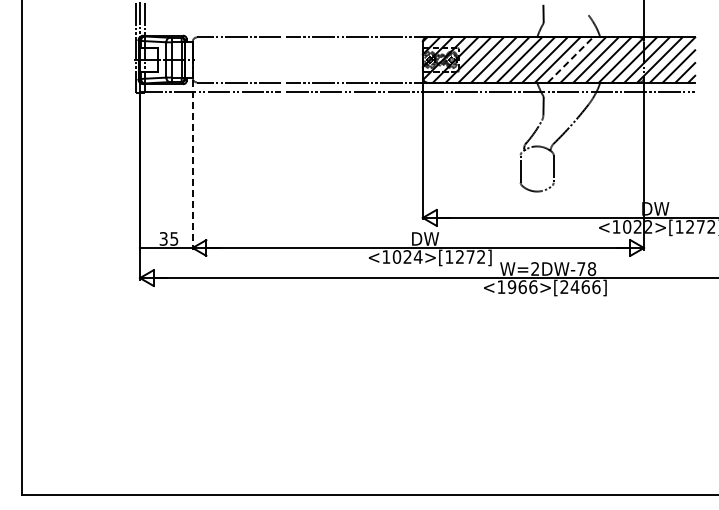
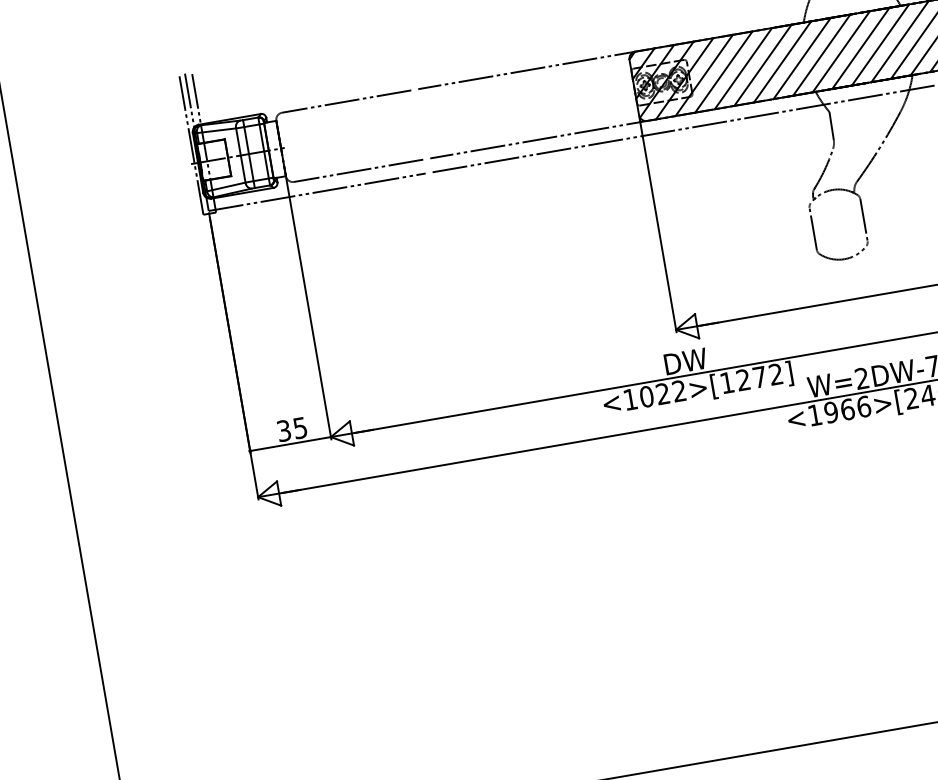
line: (570, 59) -> (860, 47), dashed -> solid
line: (192, 164) -> (308, 309), dashed -> solid
text: (417, 256) -> (678, 390), <1024>[1272] -> <1022>[1272]

